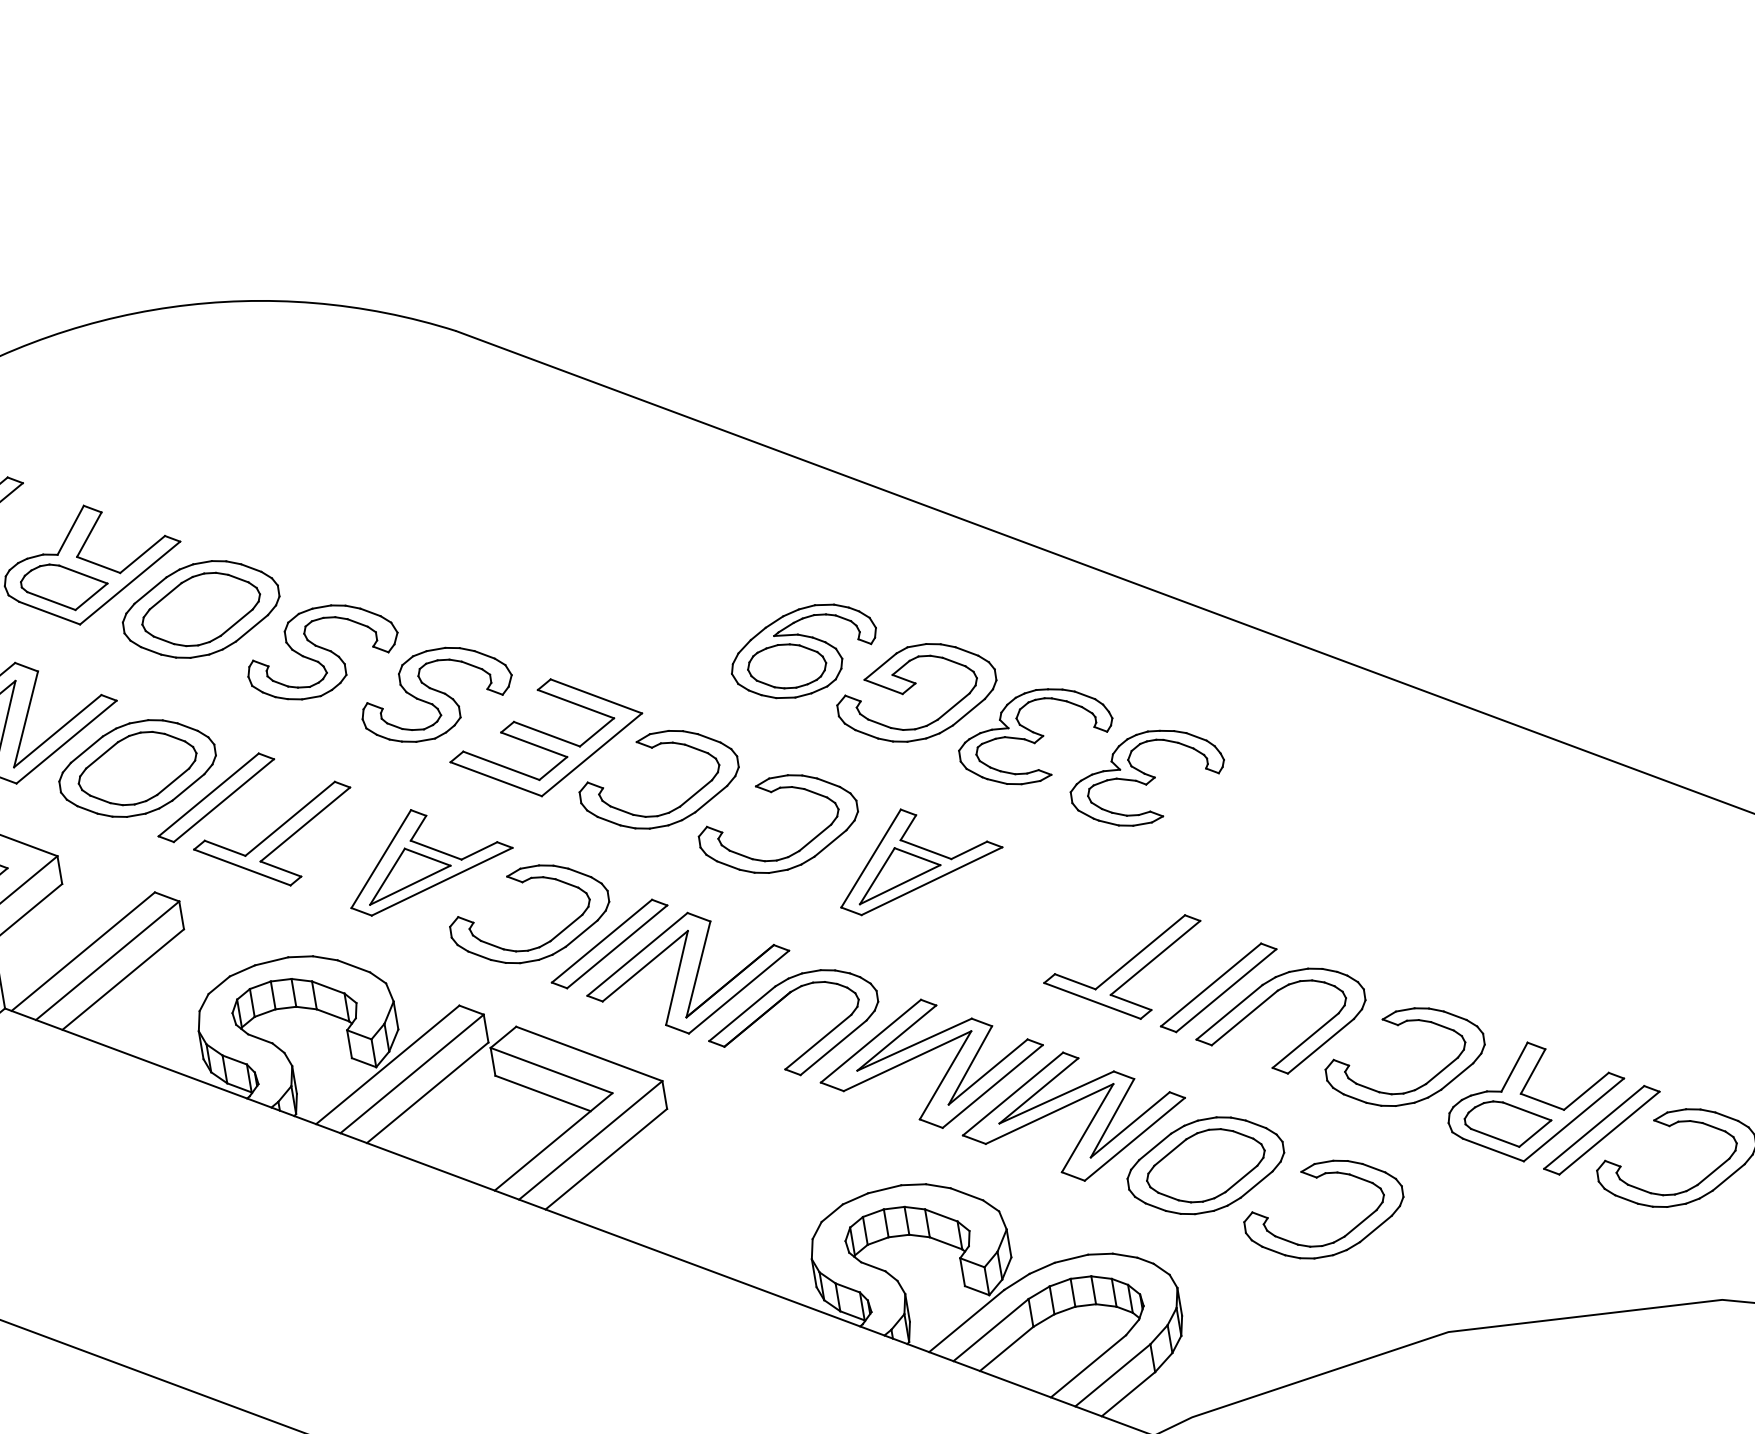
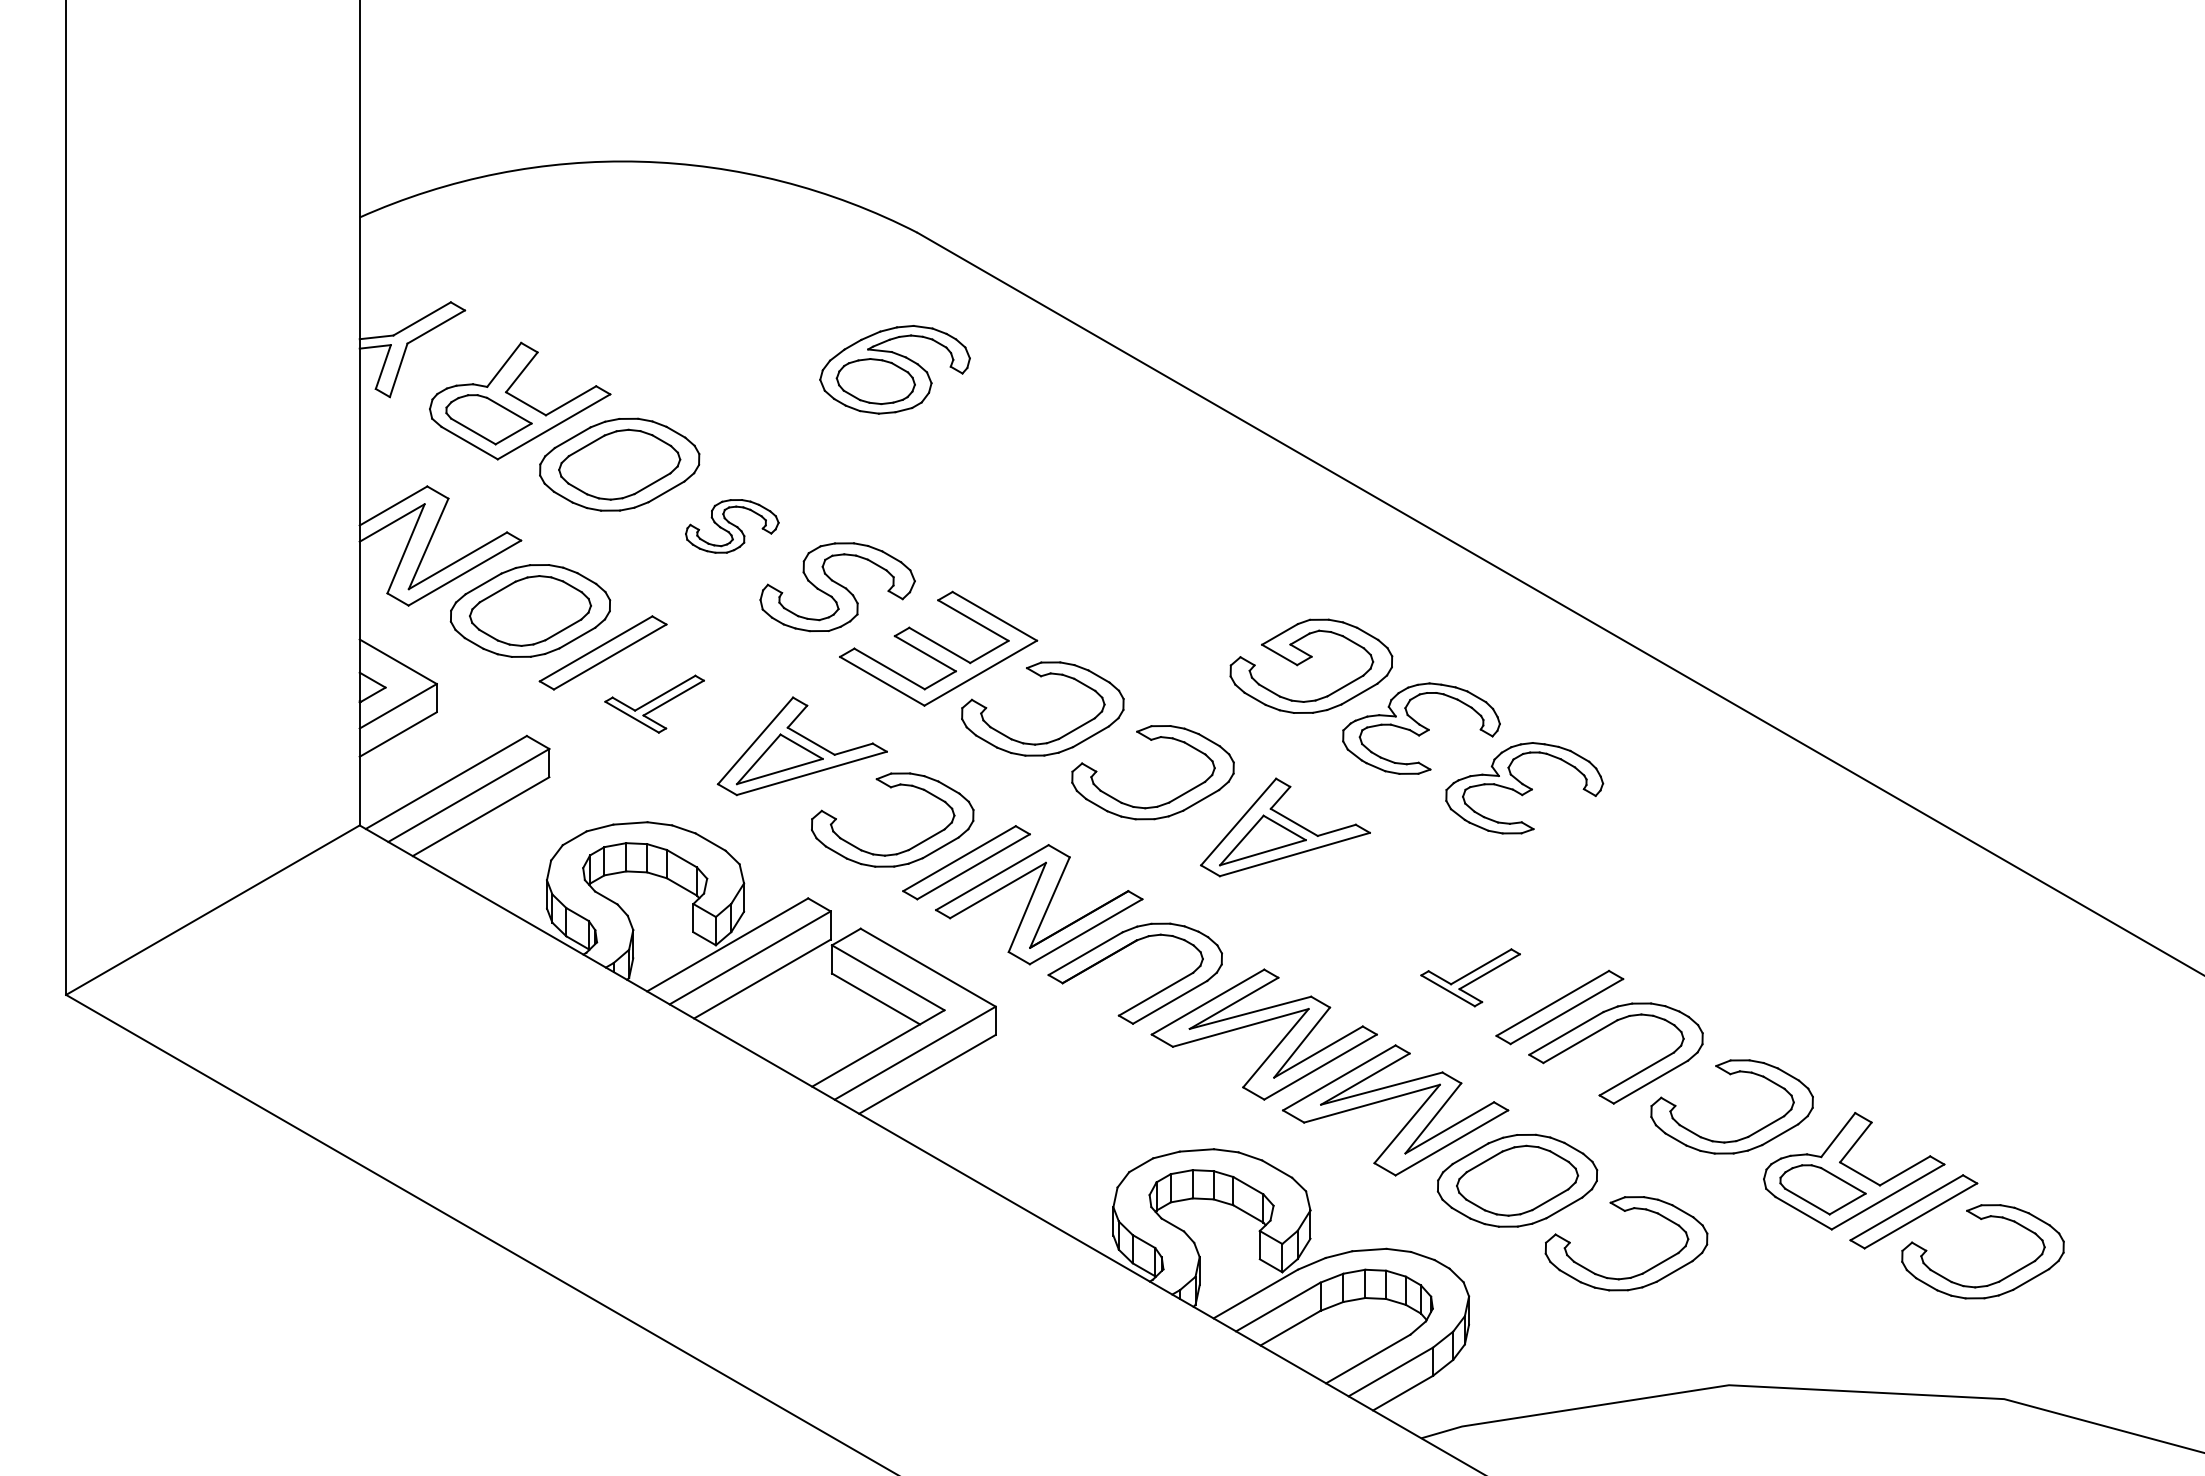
part: (322, 651) -> (732, 526), size x0.6
part: (803, 651) -> (894, 369), moved
part: (275, 839) -> (654, 703), size x0.6
part: (1125, 973) -> (1470, 977), size x0.6

